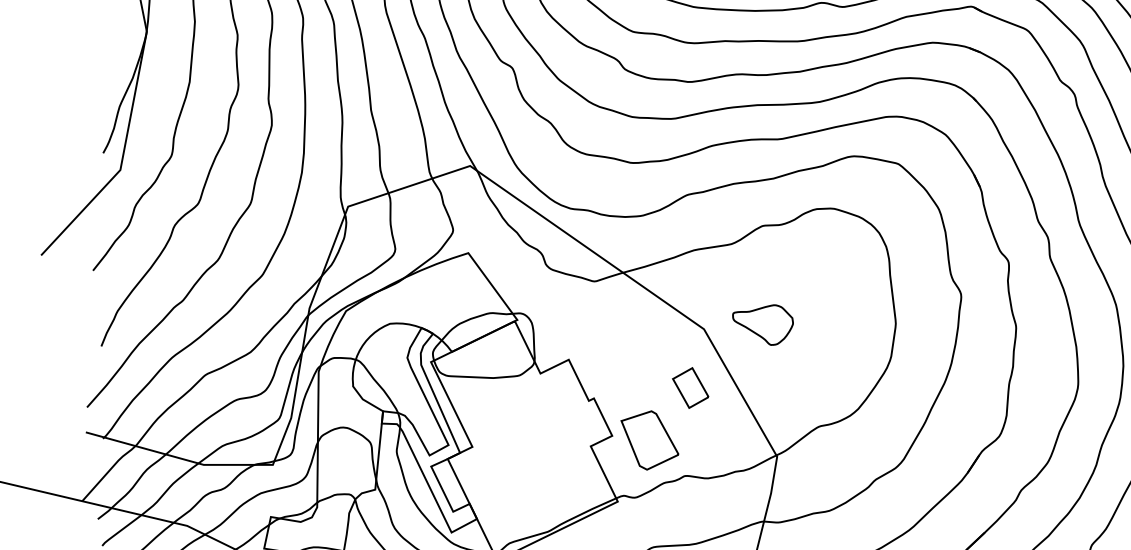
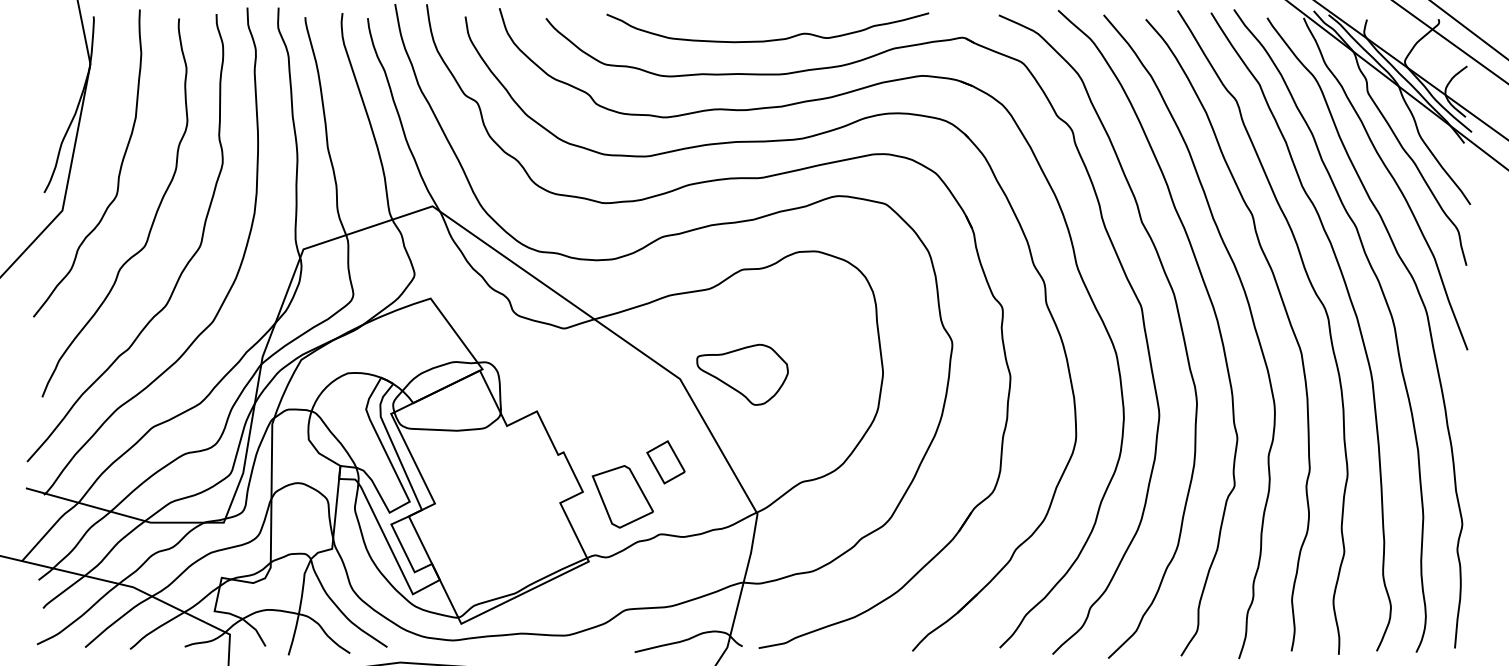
part: (762, 324) -> (742, 374), size x1.43
part: (690, 388) -> (665, 462), moved

